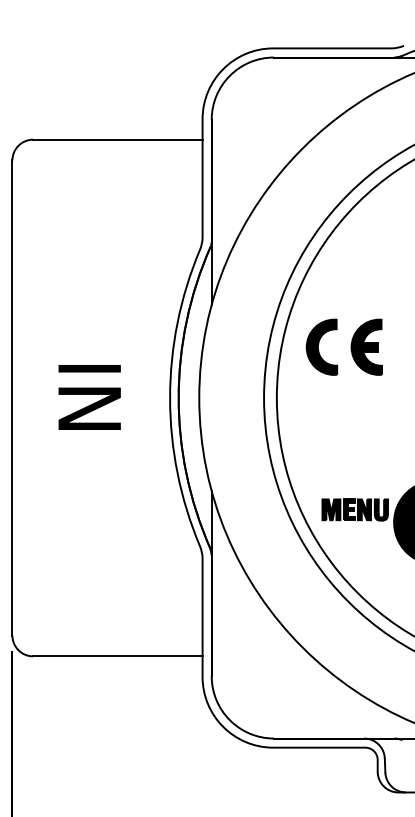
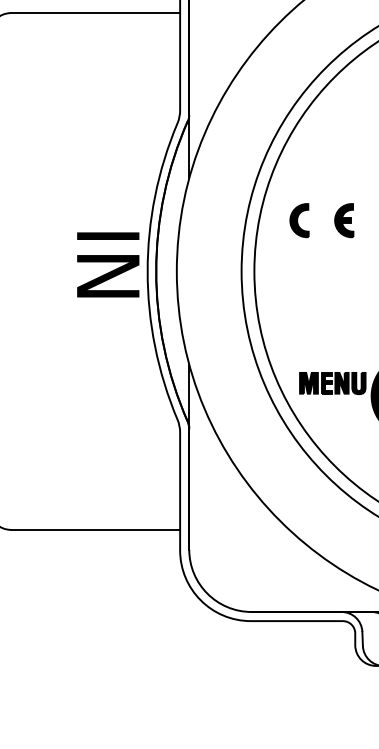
part: (321, 346) -> (299, 219), size x0.6
part: (366, 346) -> (344, 219), size x0.6
text: (89, 397) -> (108, 264), moved

